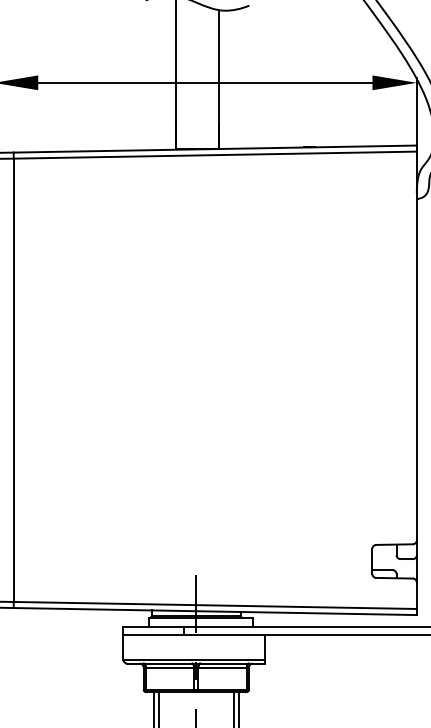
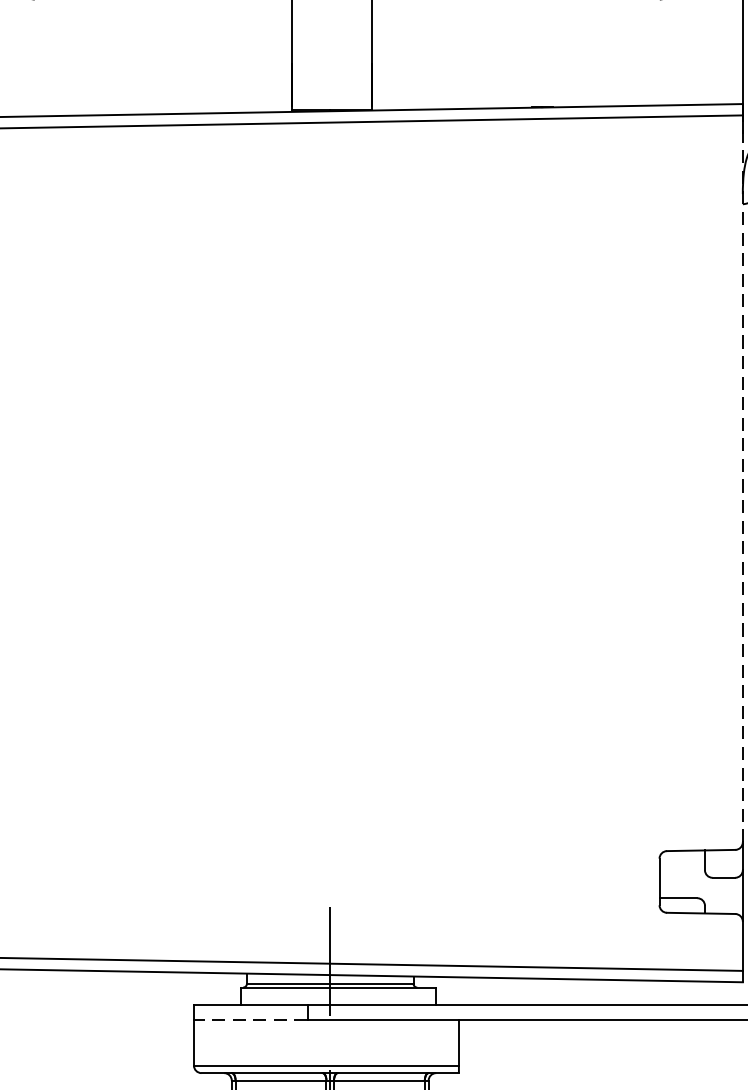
line: (416, 345) -> (742, 478), solid -> dashed
line: (153, 635) -> (250, 1020), solid -> dashed

